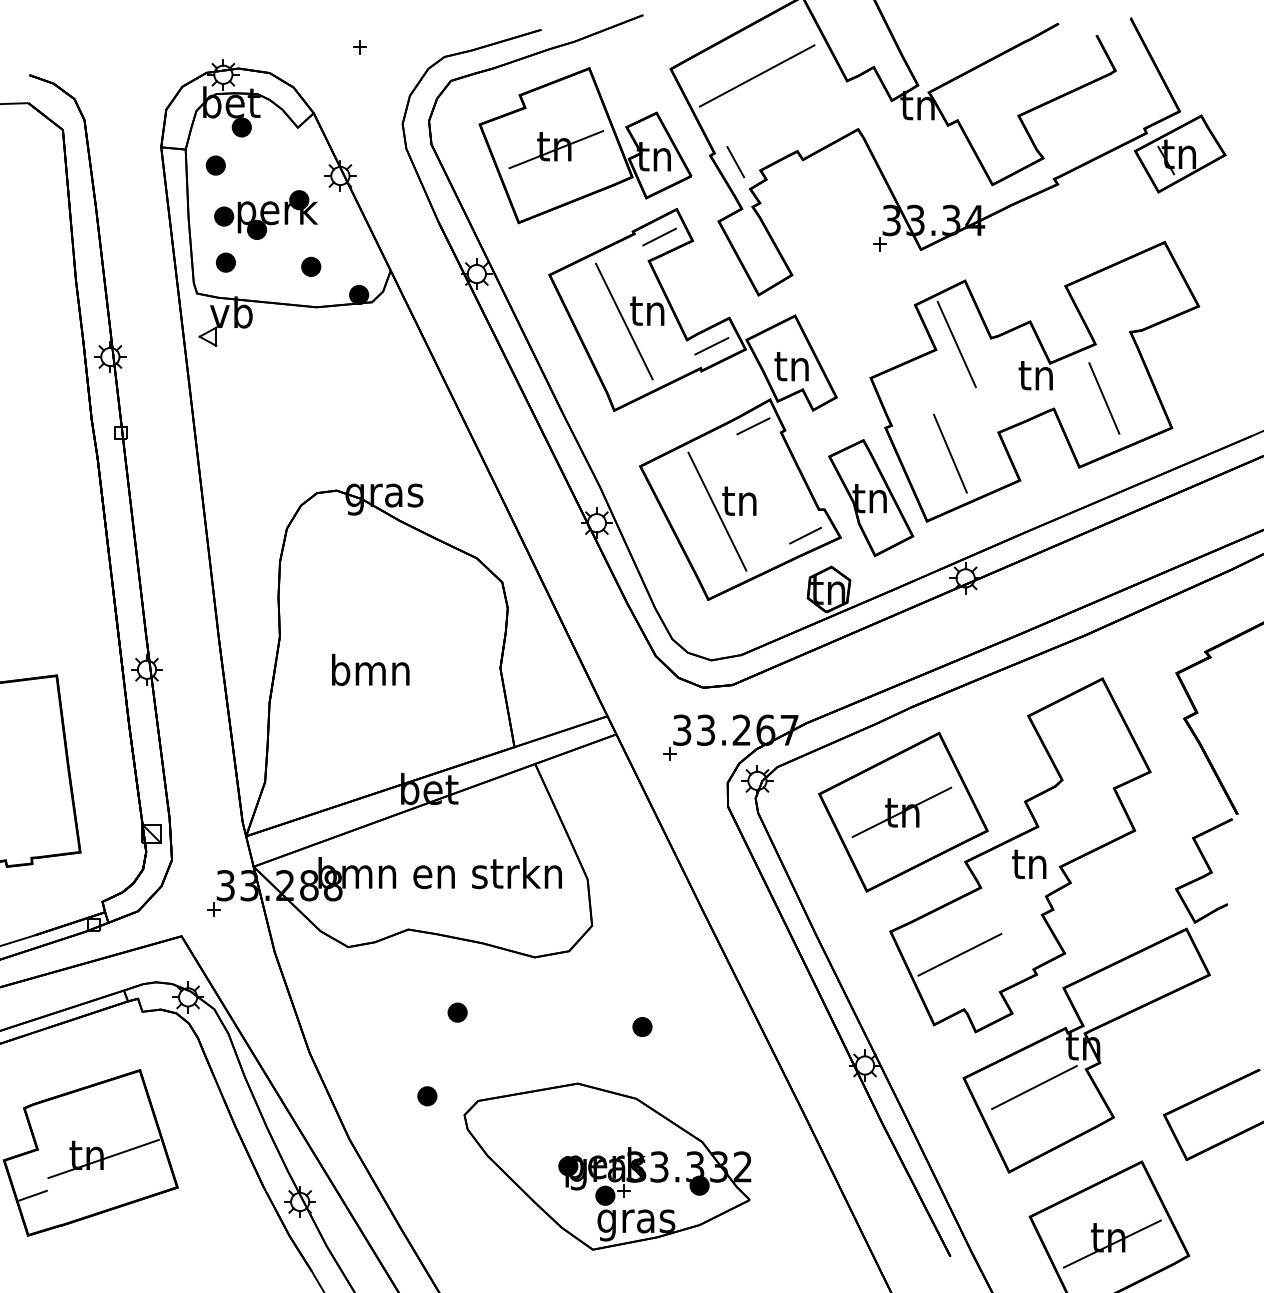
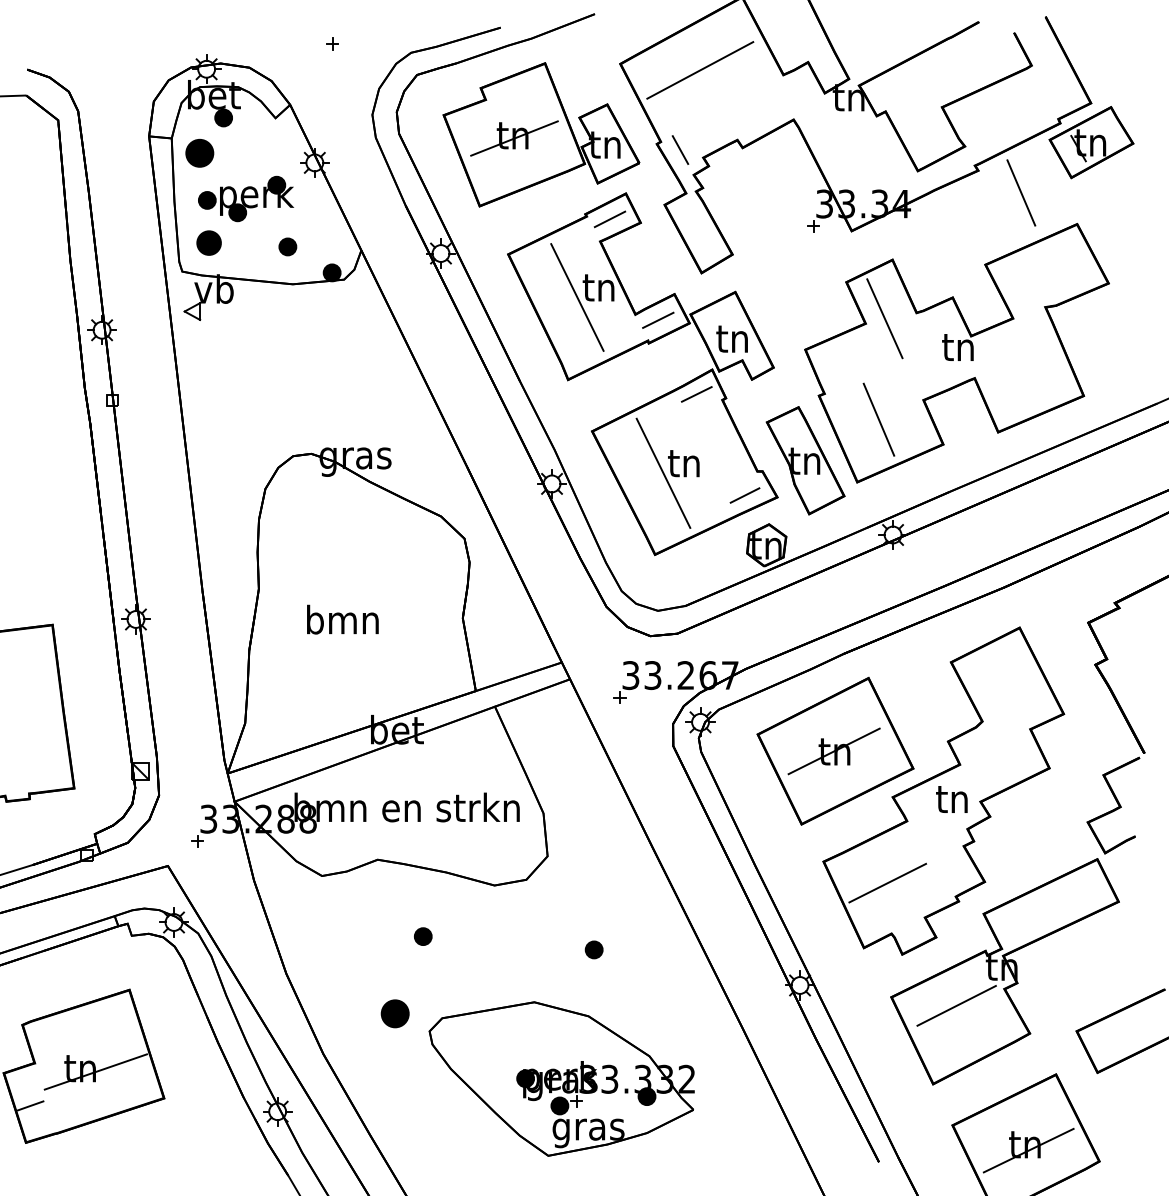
part: (215, 165) -> (199, 153), size x1.6
part: (225, 262) -> (208, 242), size x1.4
line: (1104, 398) -> (1021, 192), moved
part: (427, 1096) -> (395, 1014), size x1.6

